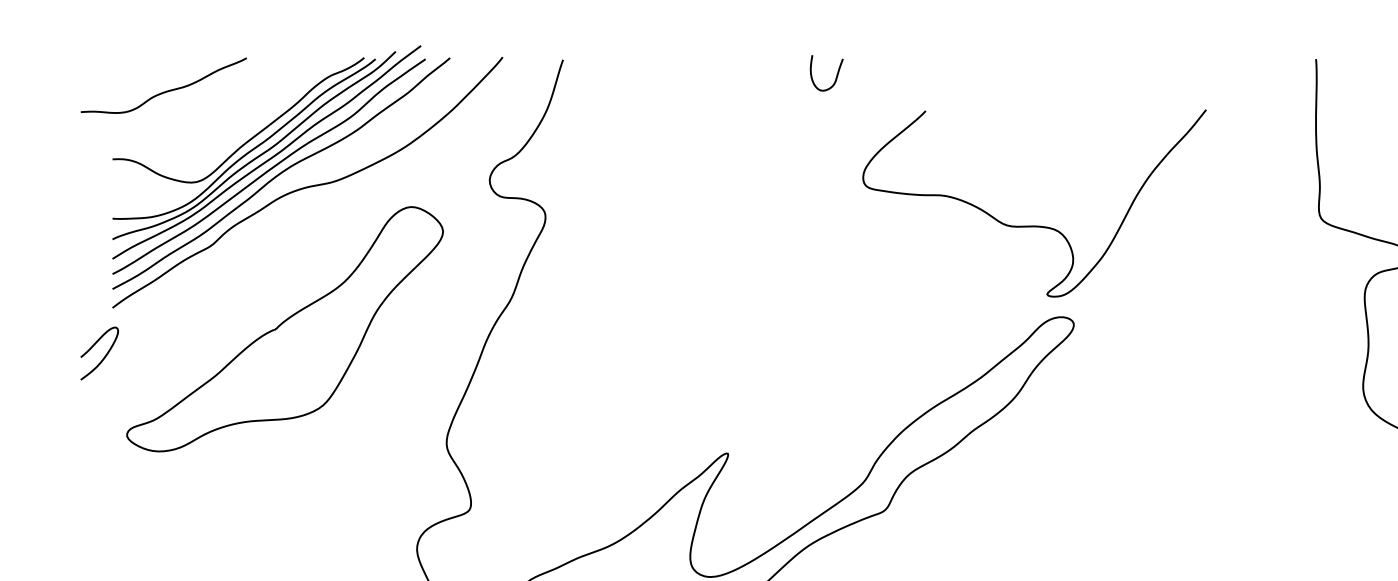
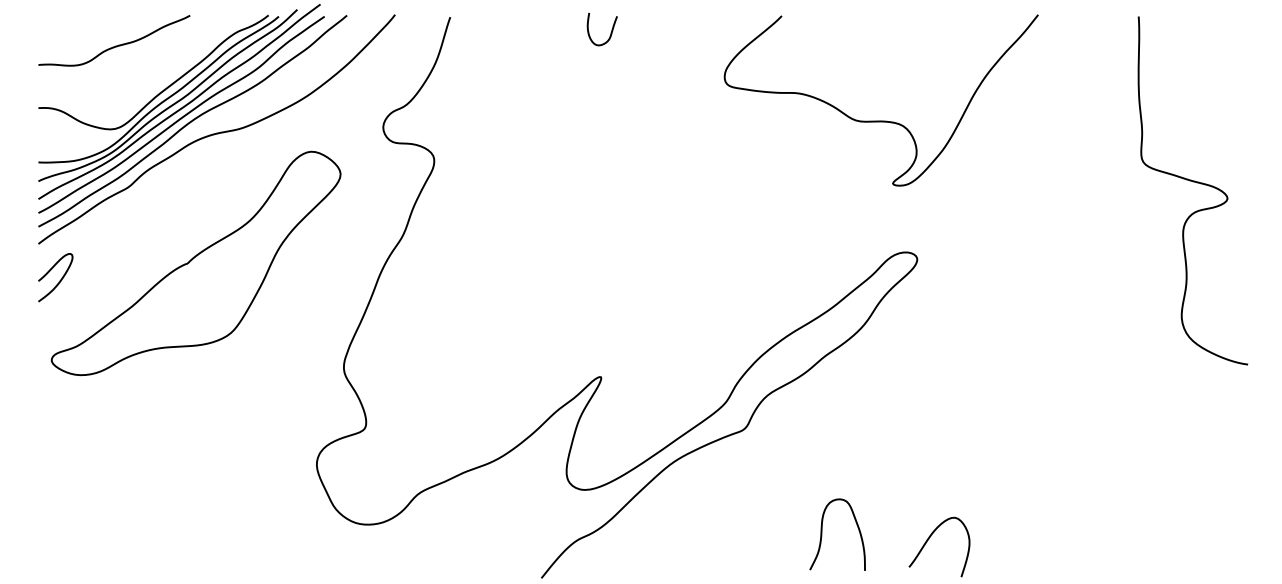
curve: (835, 76) -> (610, 32), moved
curve: (165, 90) -> (115, 45), moved
curve: (1033, 225) -> (880, 120), moved
curve: (103, 356) -> (59, 280), moved

